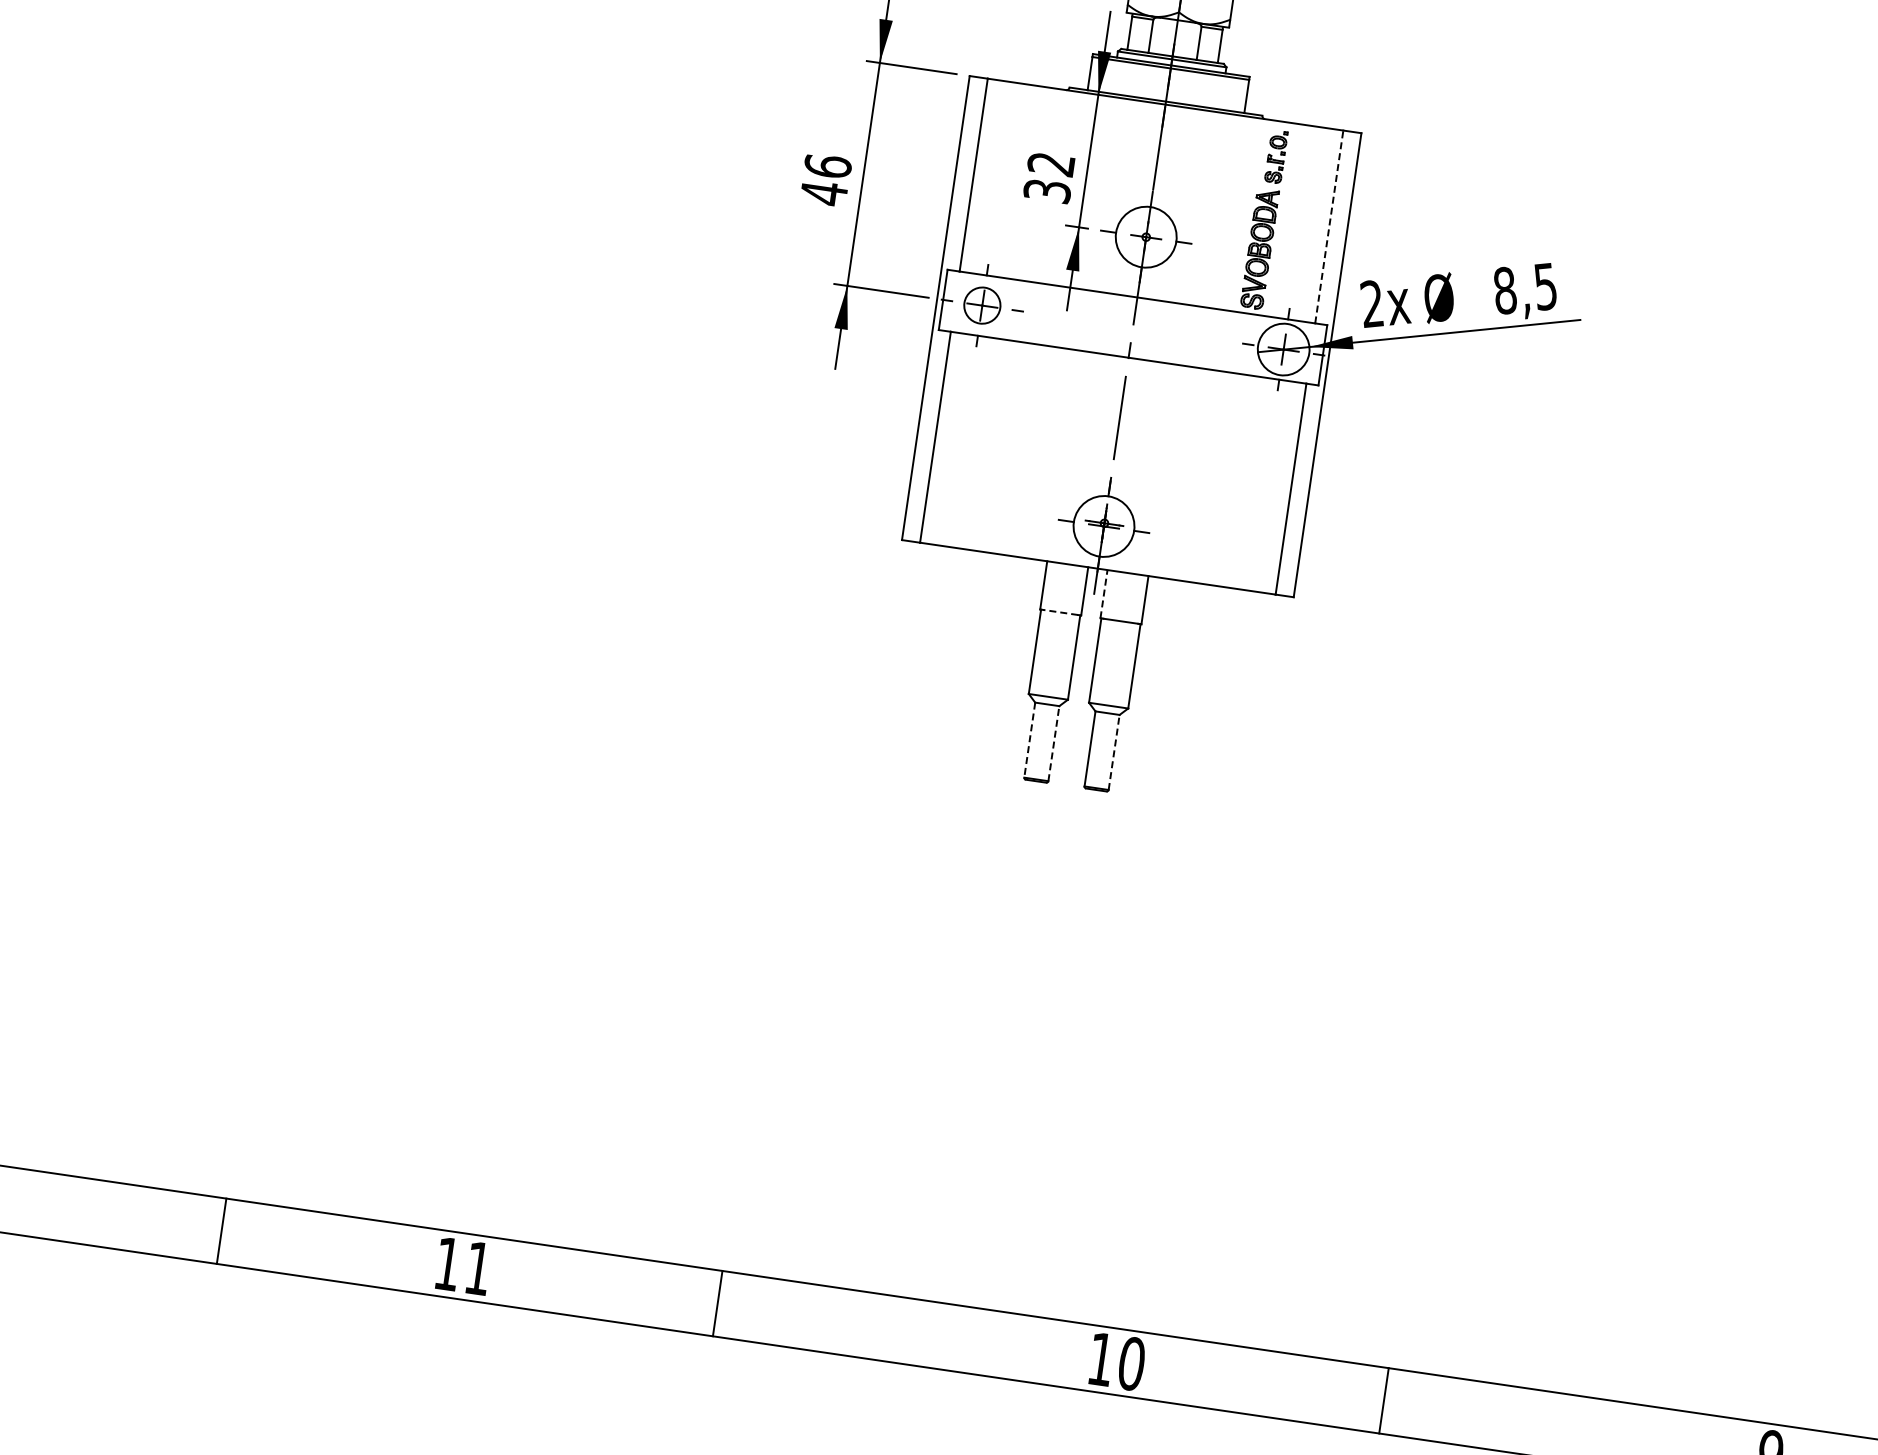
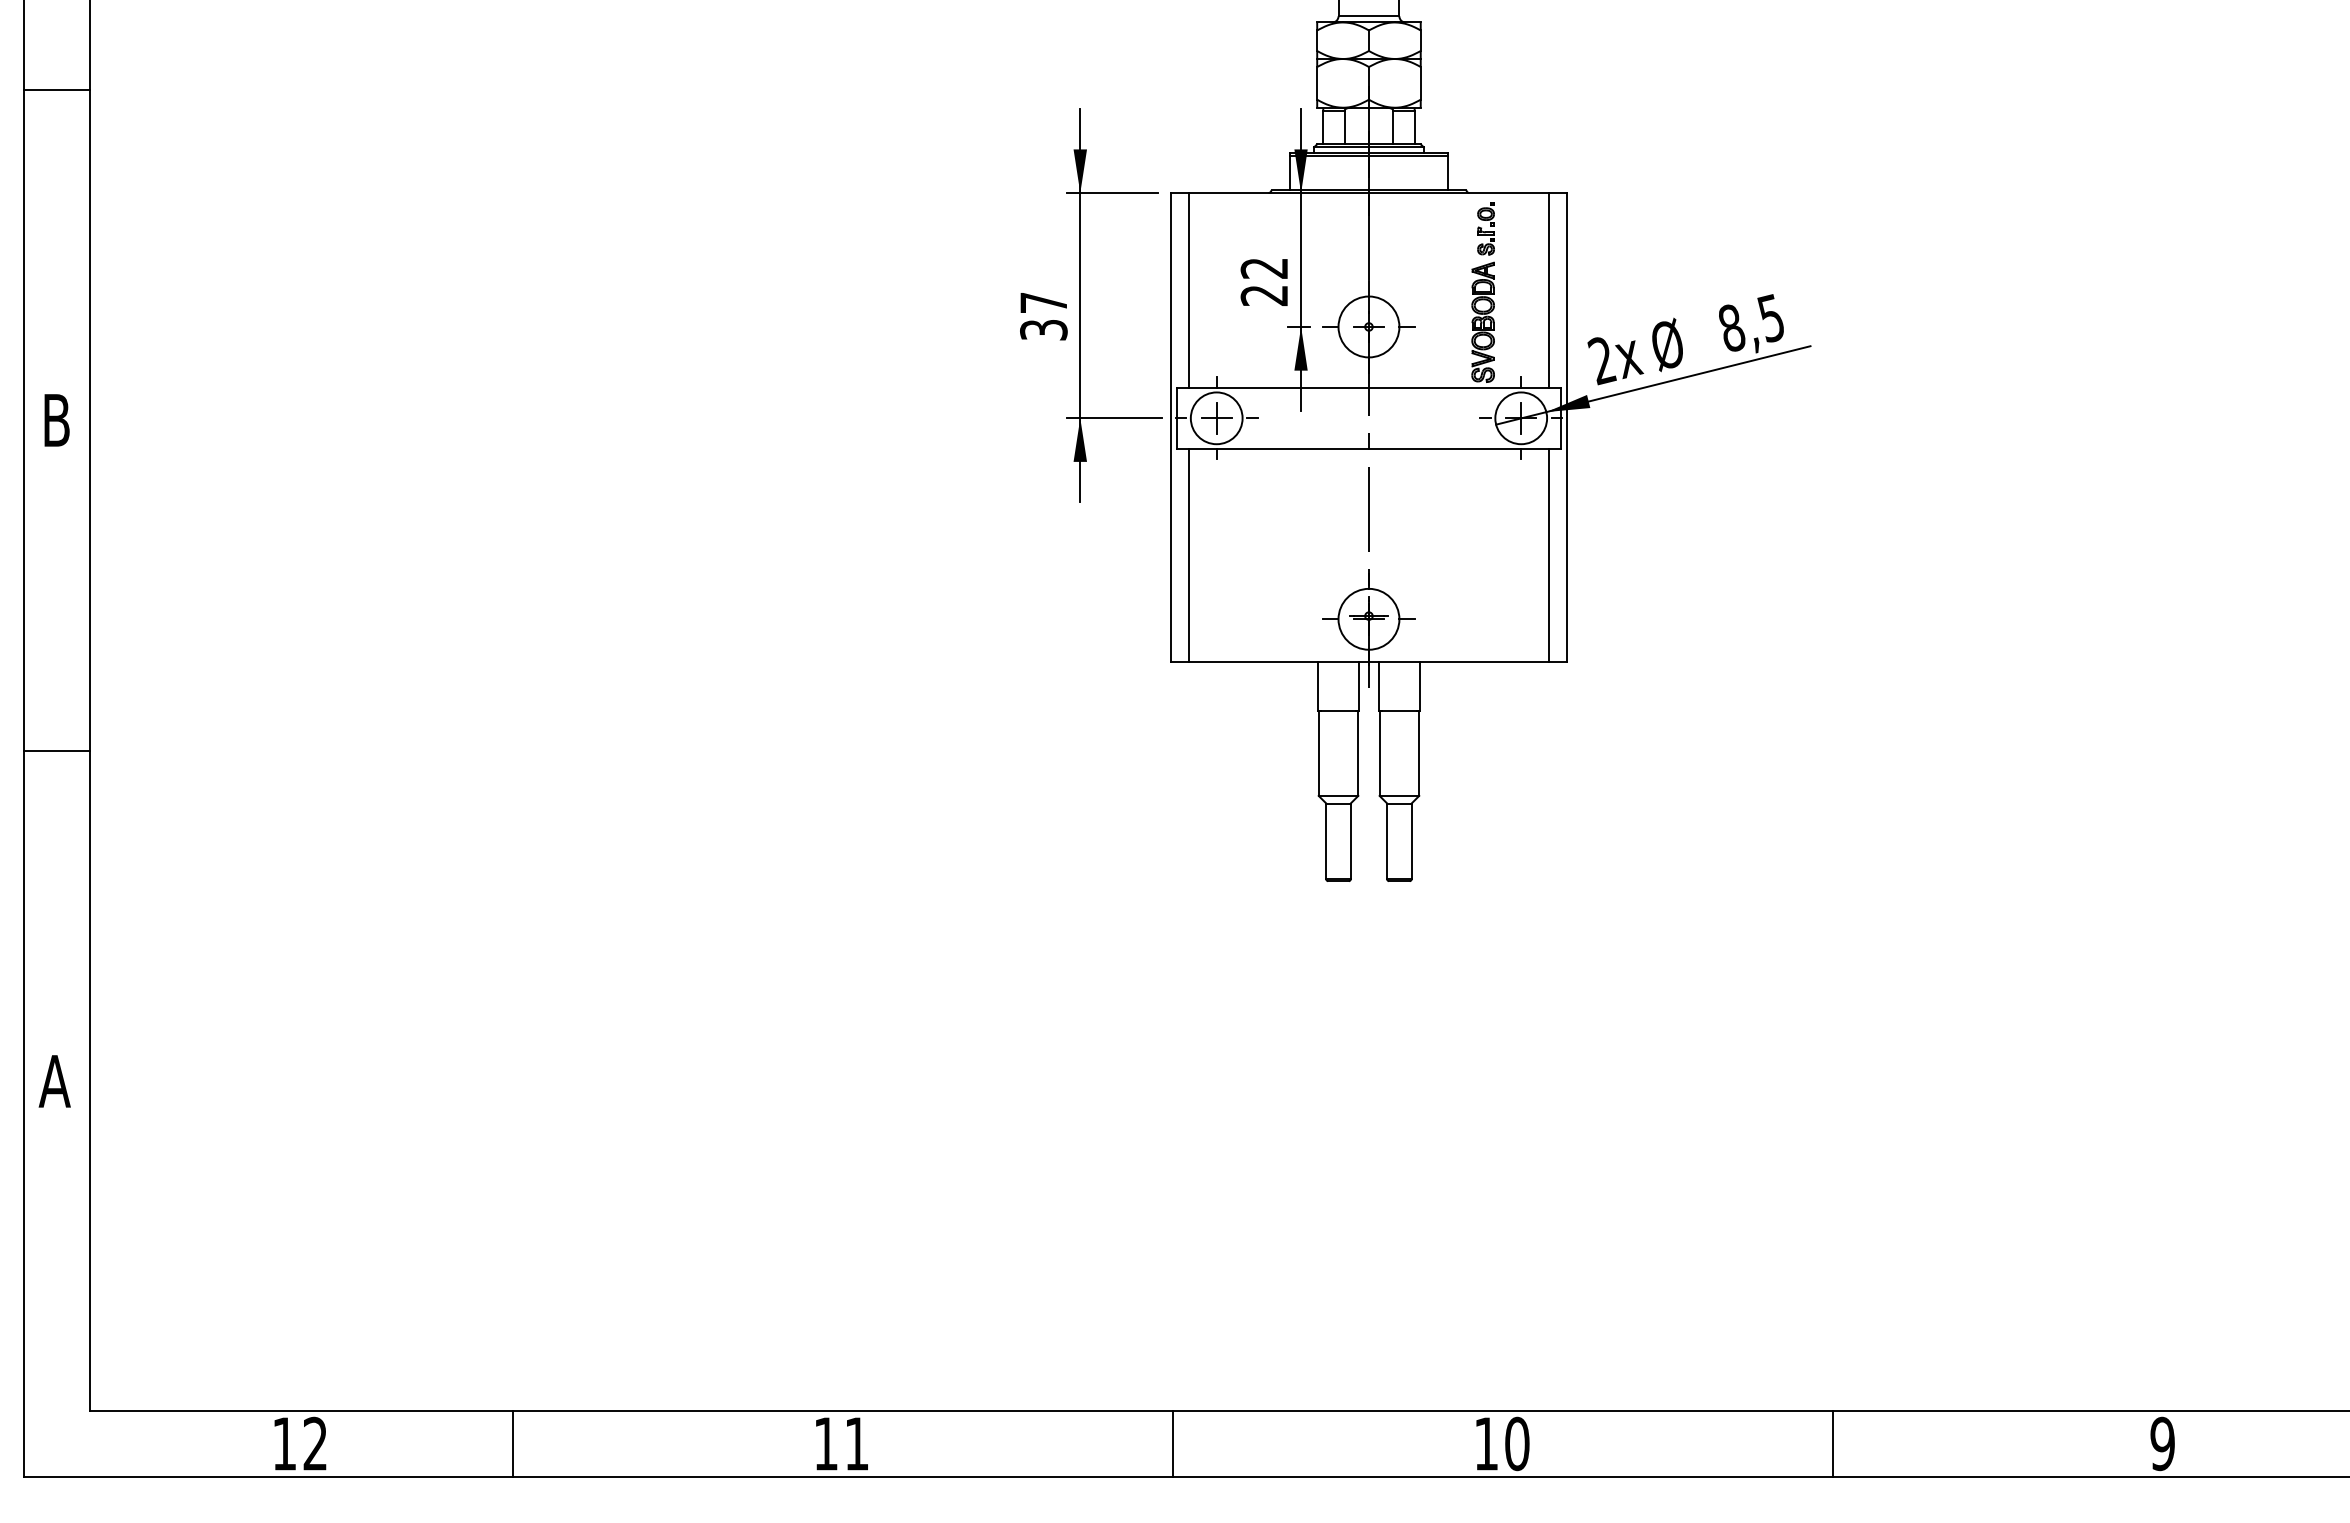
text: (825, 179) -> (1043, 316), 46 -> 37
text: (1047, 190) -> (1264, 295), 32 -> 22
line: (1329, 226) -> (1548, 289), dashed -> solid
circle: (982, 305) -> (1216, 418), size x1.43
line: (1103, 593) -> (1378, 685), dashed -> solid
line: (1060, 612) -> (1338, 710), dashed -> solid
line: (1029, 740) -> (1326, 841), dashed -> solid
line: (1053, 743) -> (1350, 841), dashed -> solid
line: (1114, 752) -> (1411, 841), dashed -> solid
line: (221, 1231) -> (512, 1444), moved
line: (717, 1303) -> (1172, 1444), moved
line: (1384, 1401) -> (1833, 1444), moved

